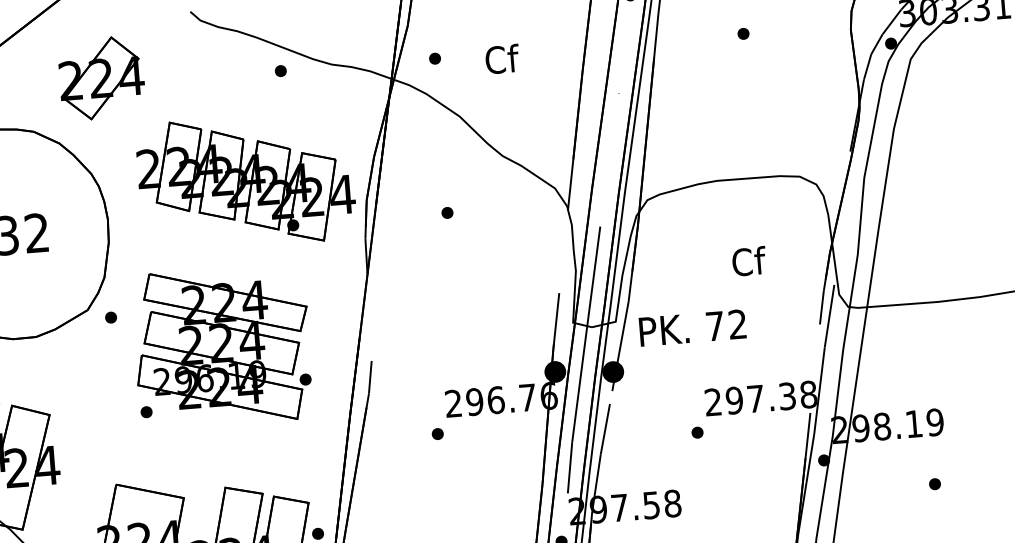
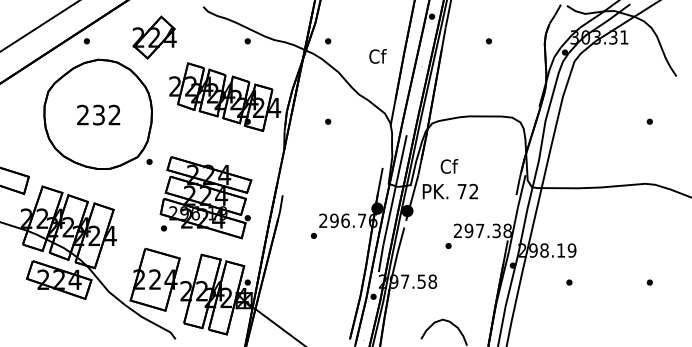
text: (501, 59) -> (377, 56), moved
text: (749, 261) -> (449, 166), moved
part: (221, 346) -> (205, 197), moved

